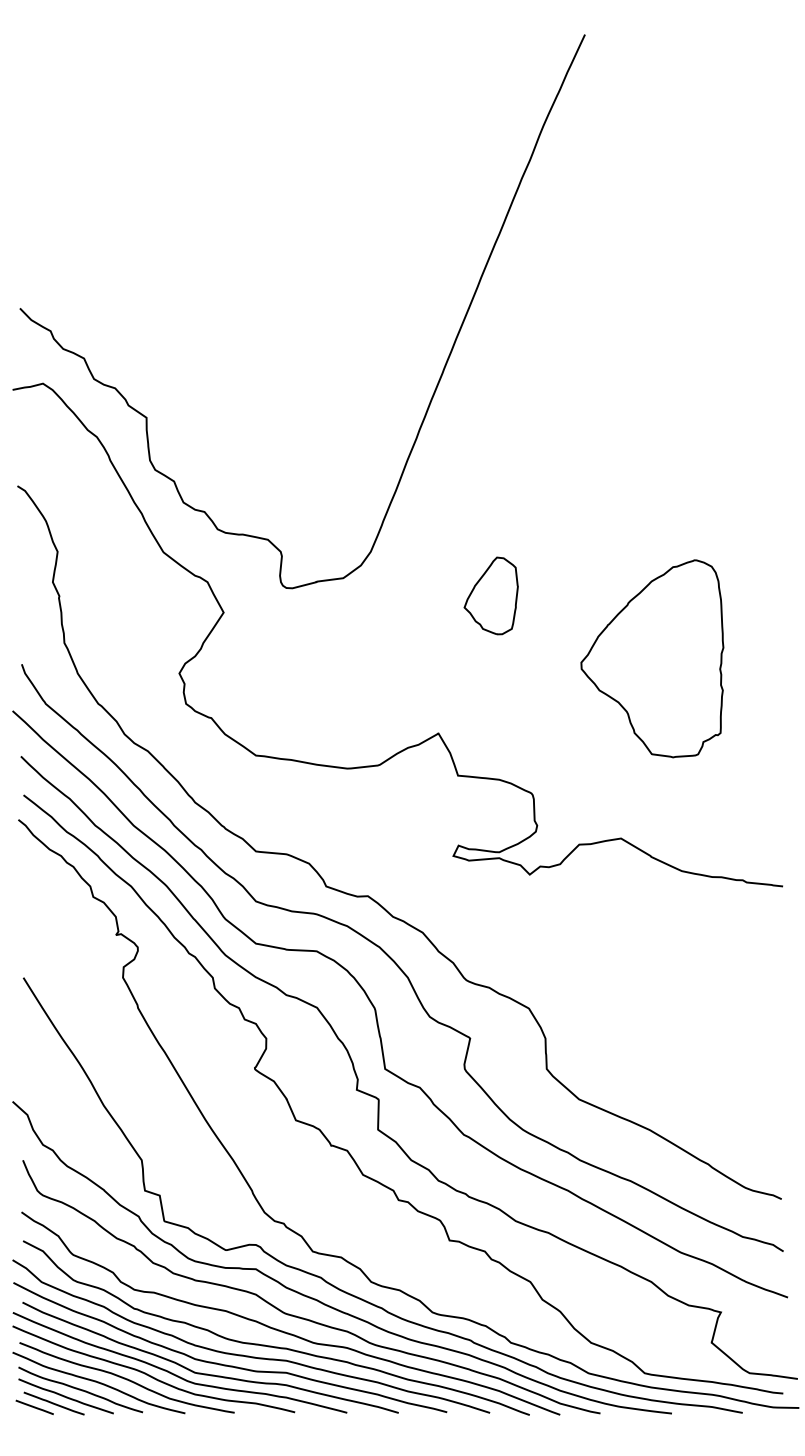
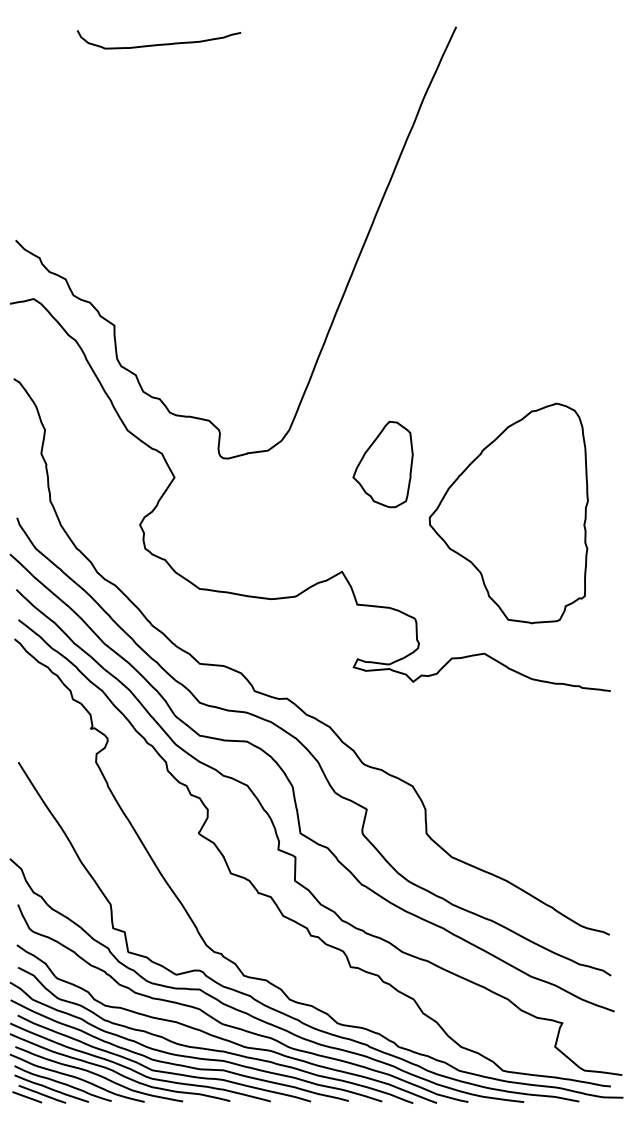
curve: (204, 56) -> (159, 43), added
part: (491, 595) -> (383, 464), size x1.43
part: (652, 658) -> (508, 513), size x1.43

